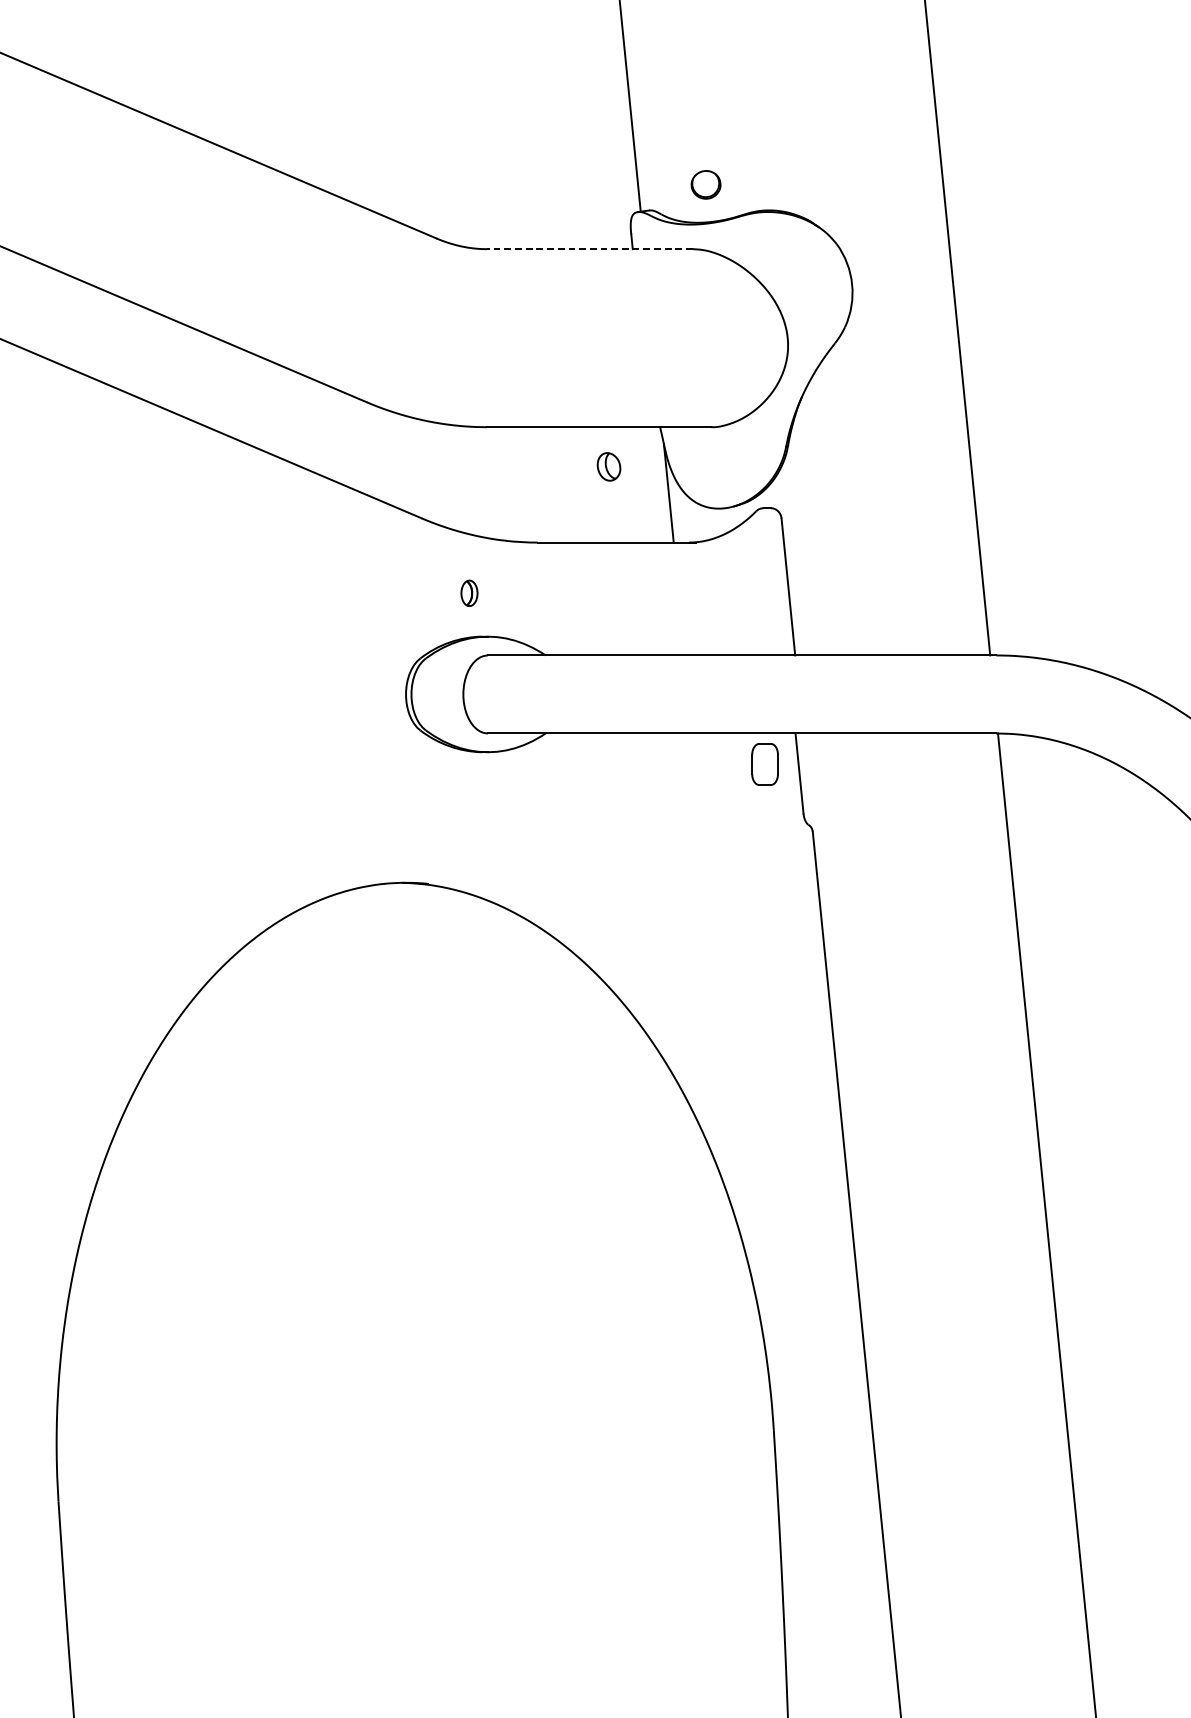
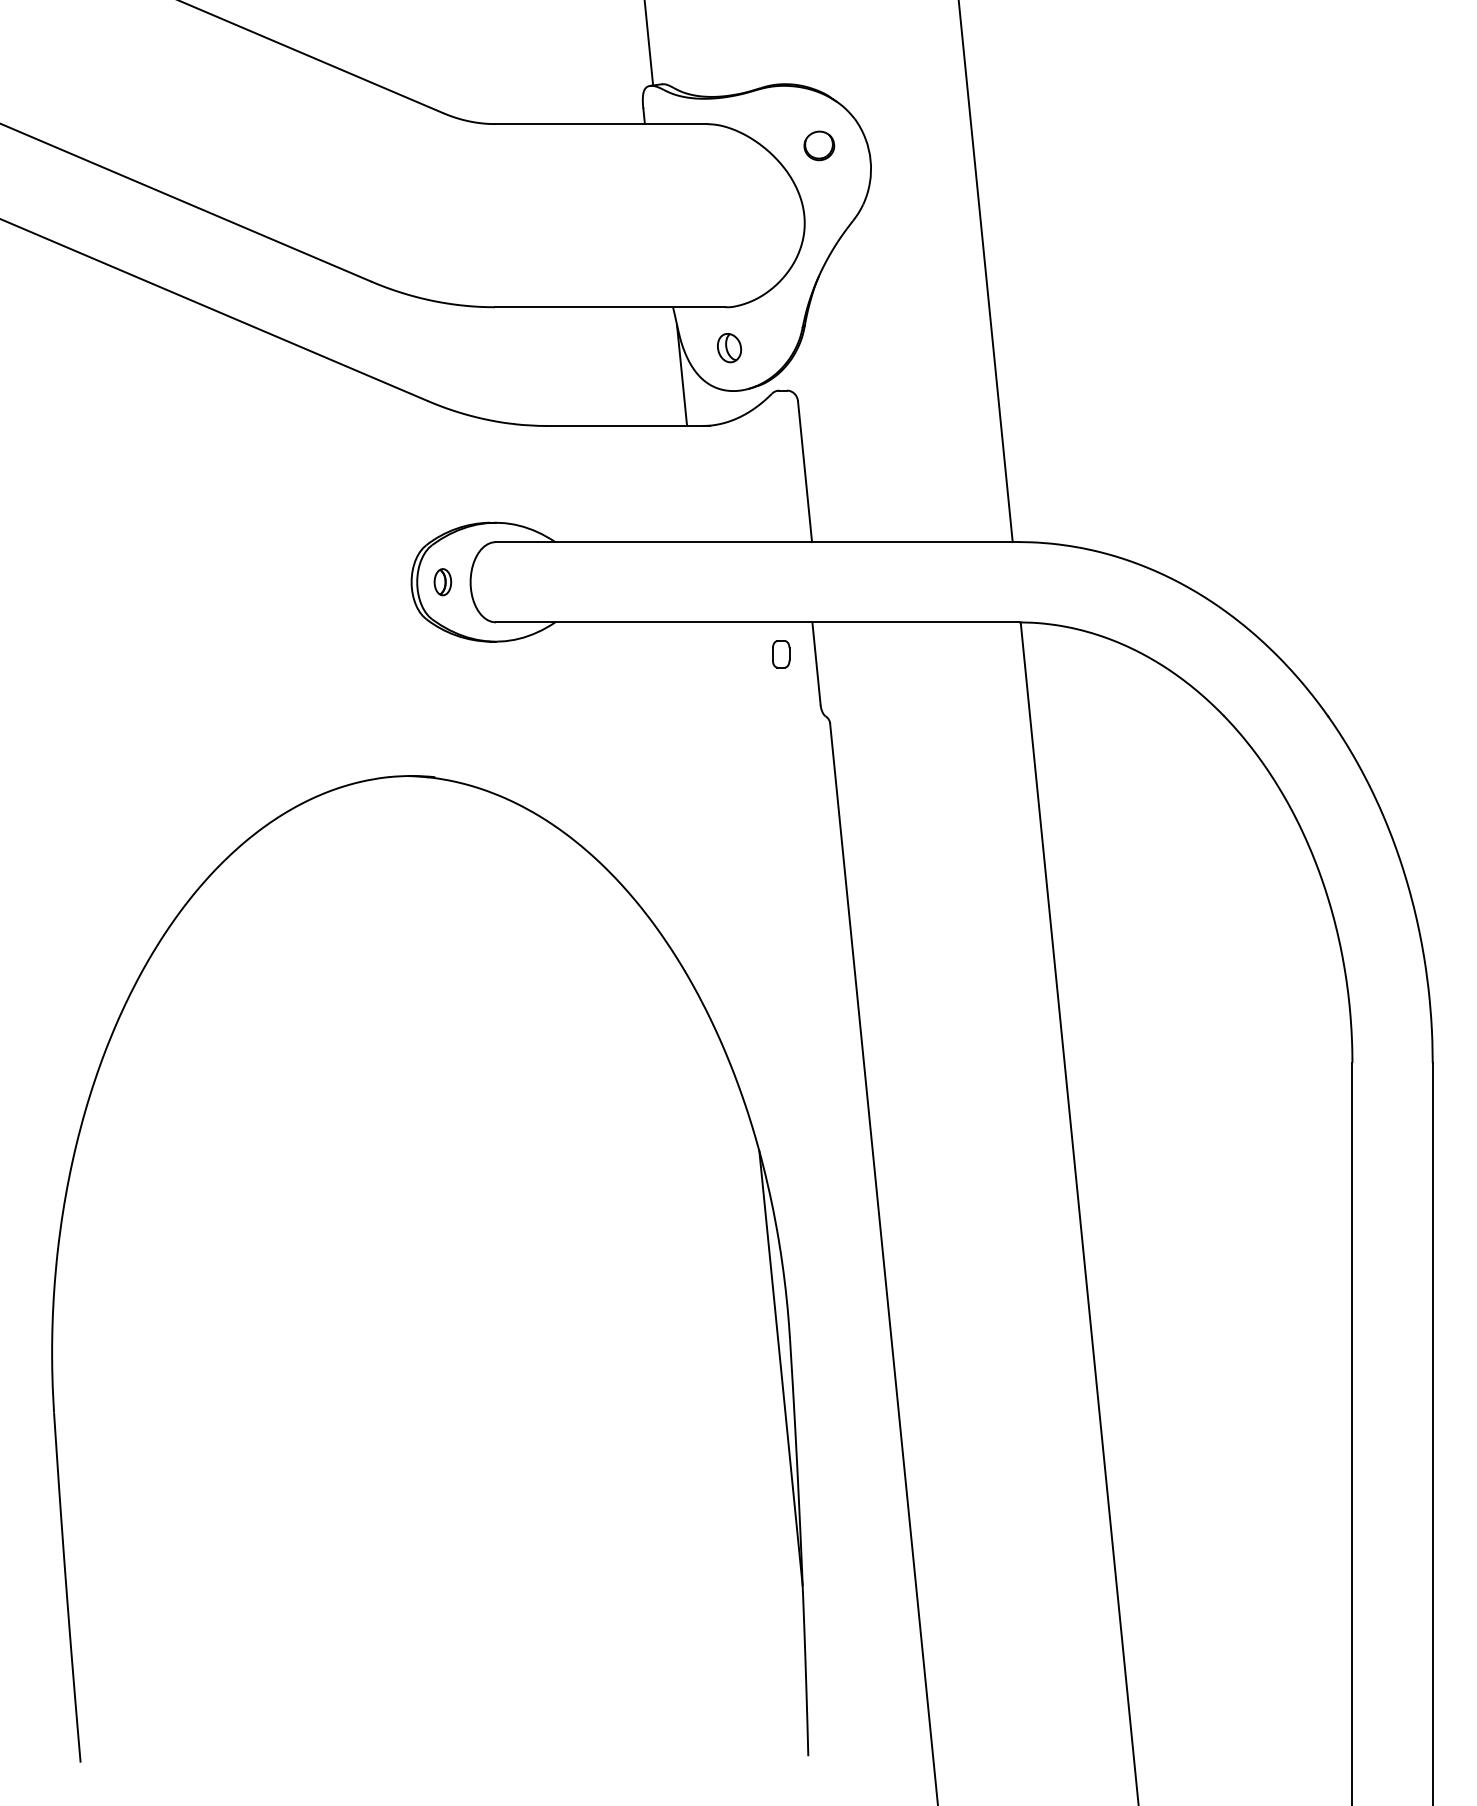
part: (706, 184) -> (819, 145), moved
line: (589, 249) -> (600, 124), dashed -> solid
part: (609, 467) -> (729, 348), moved
part: (469, 593) -> (442, 582), moved
part: (765, 764) -> (781, 654), size x0.62
line: (764, 1458) -> (780, 1368), added

